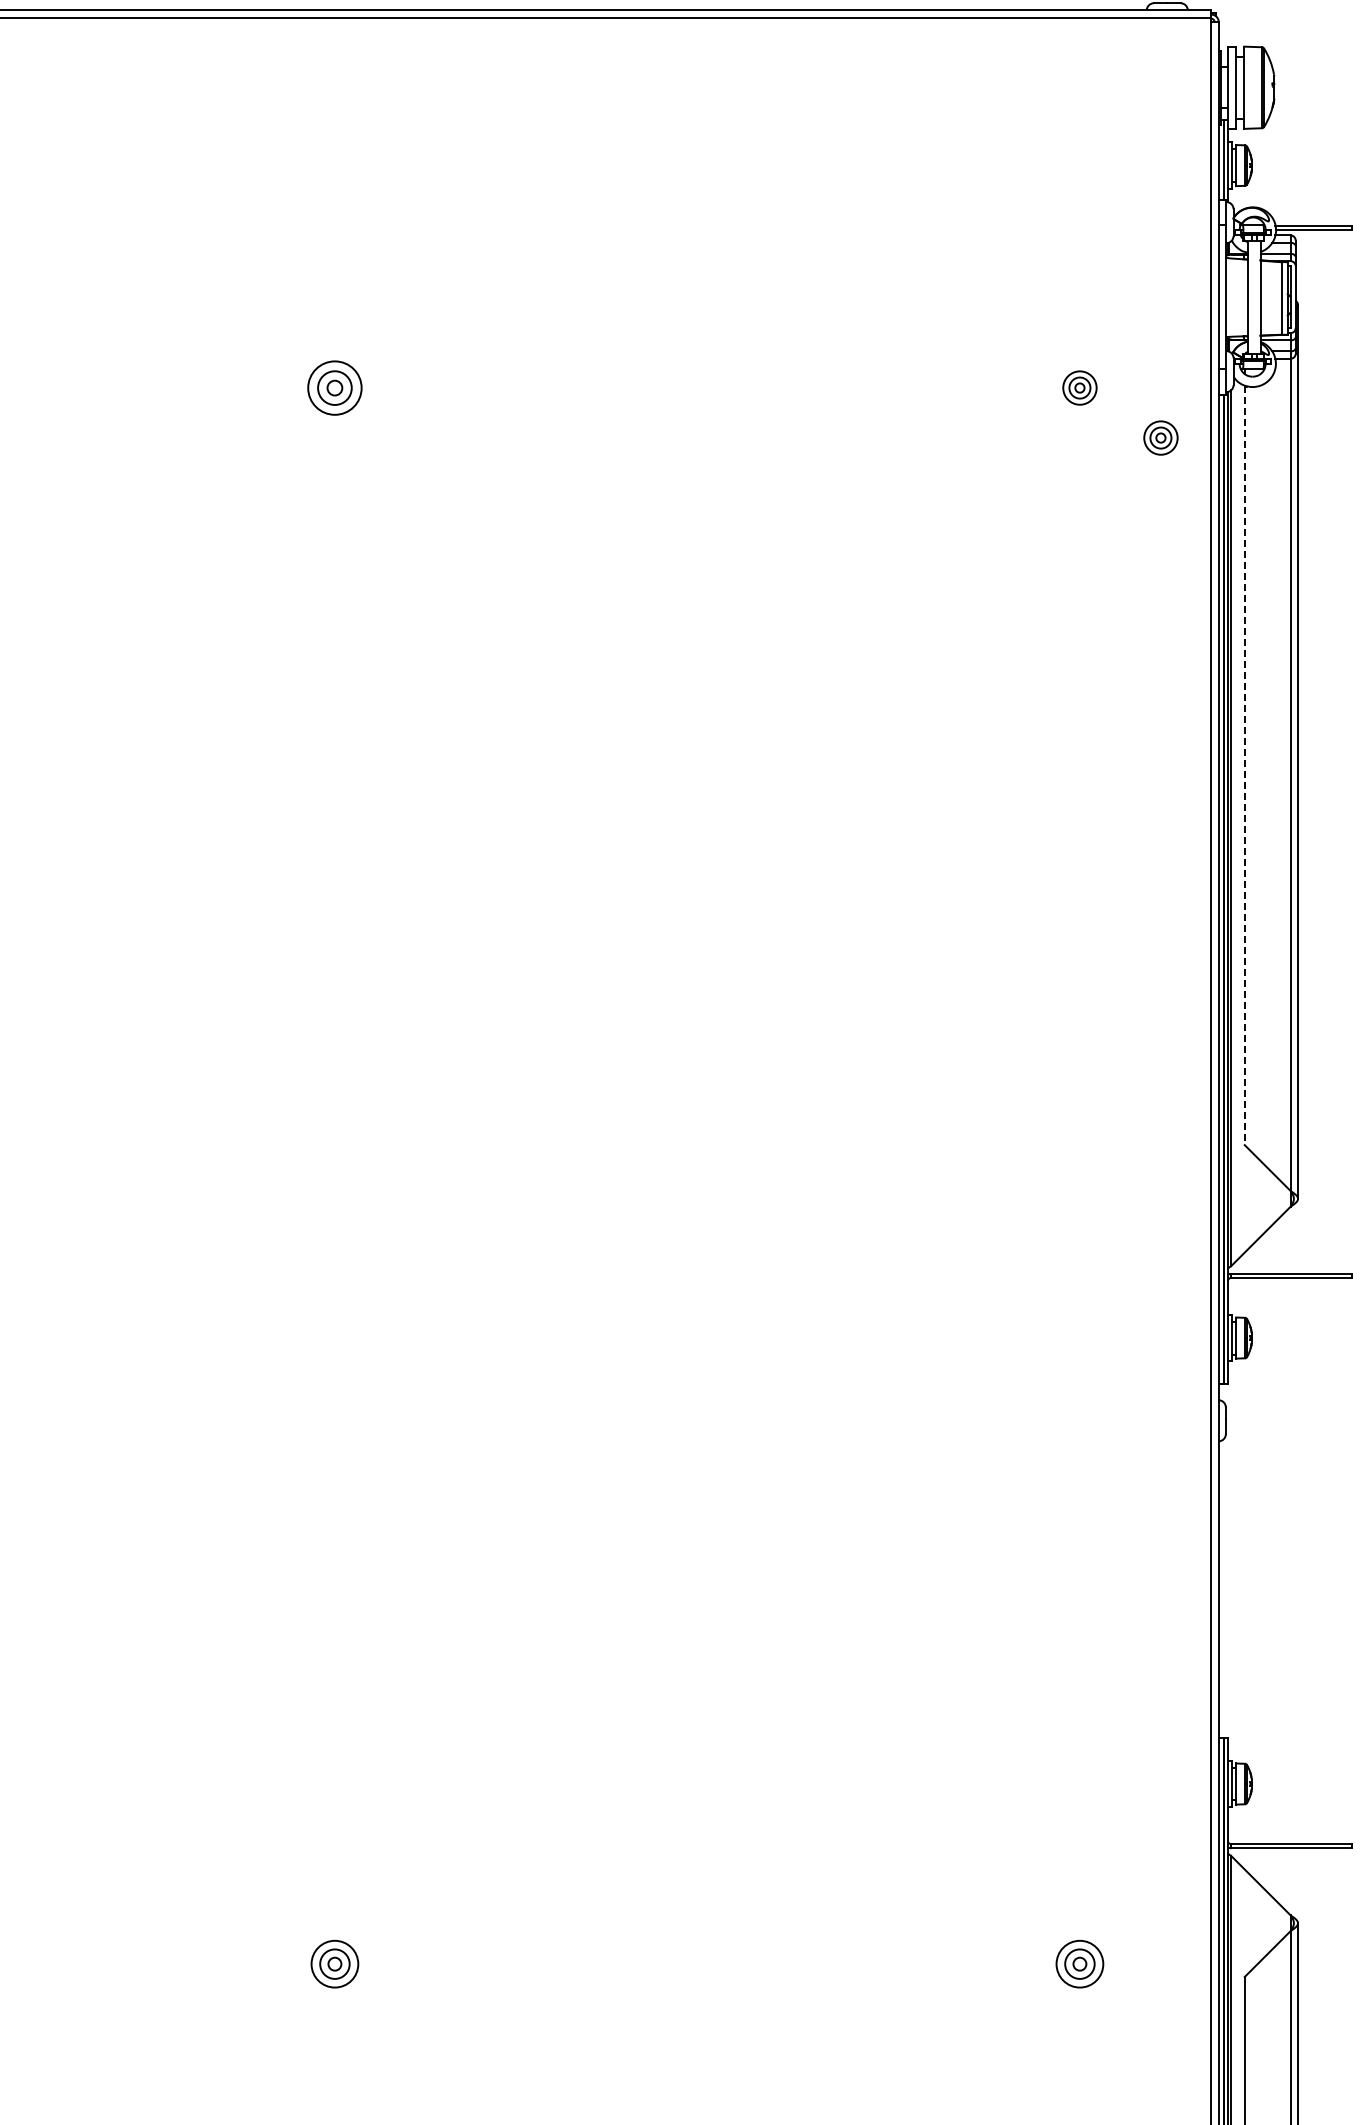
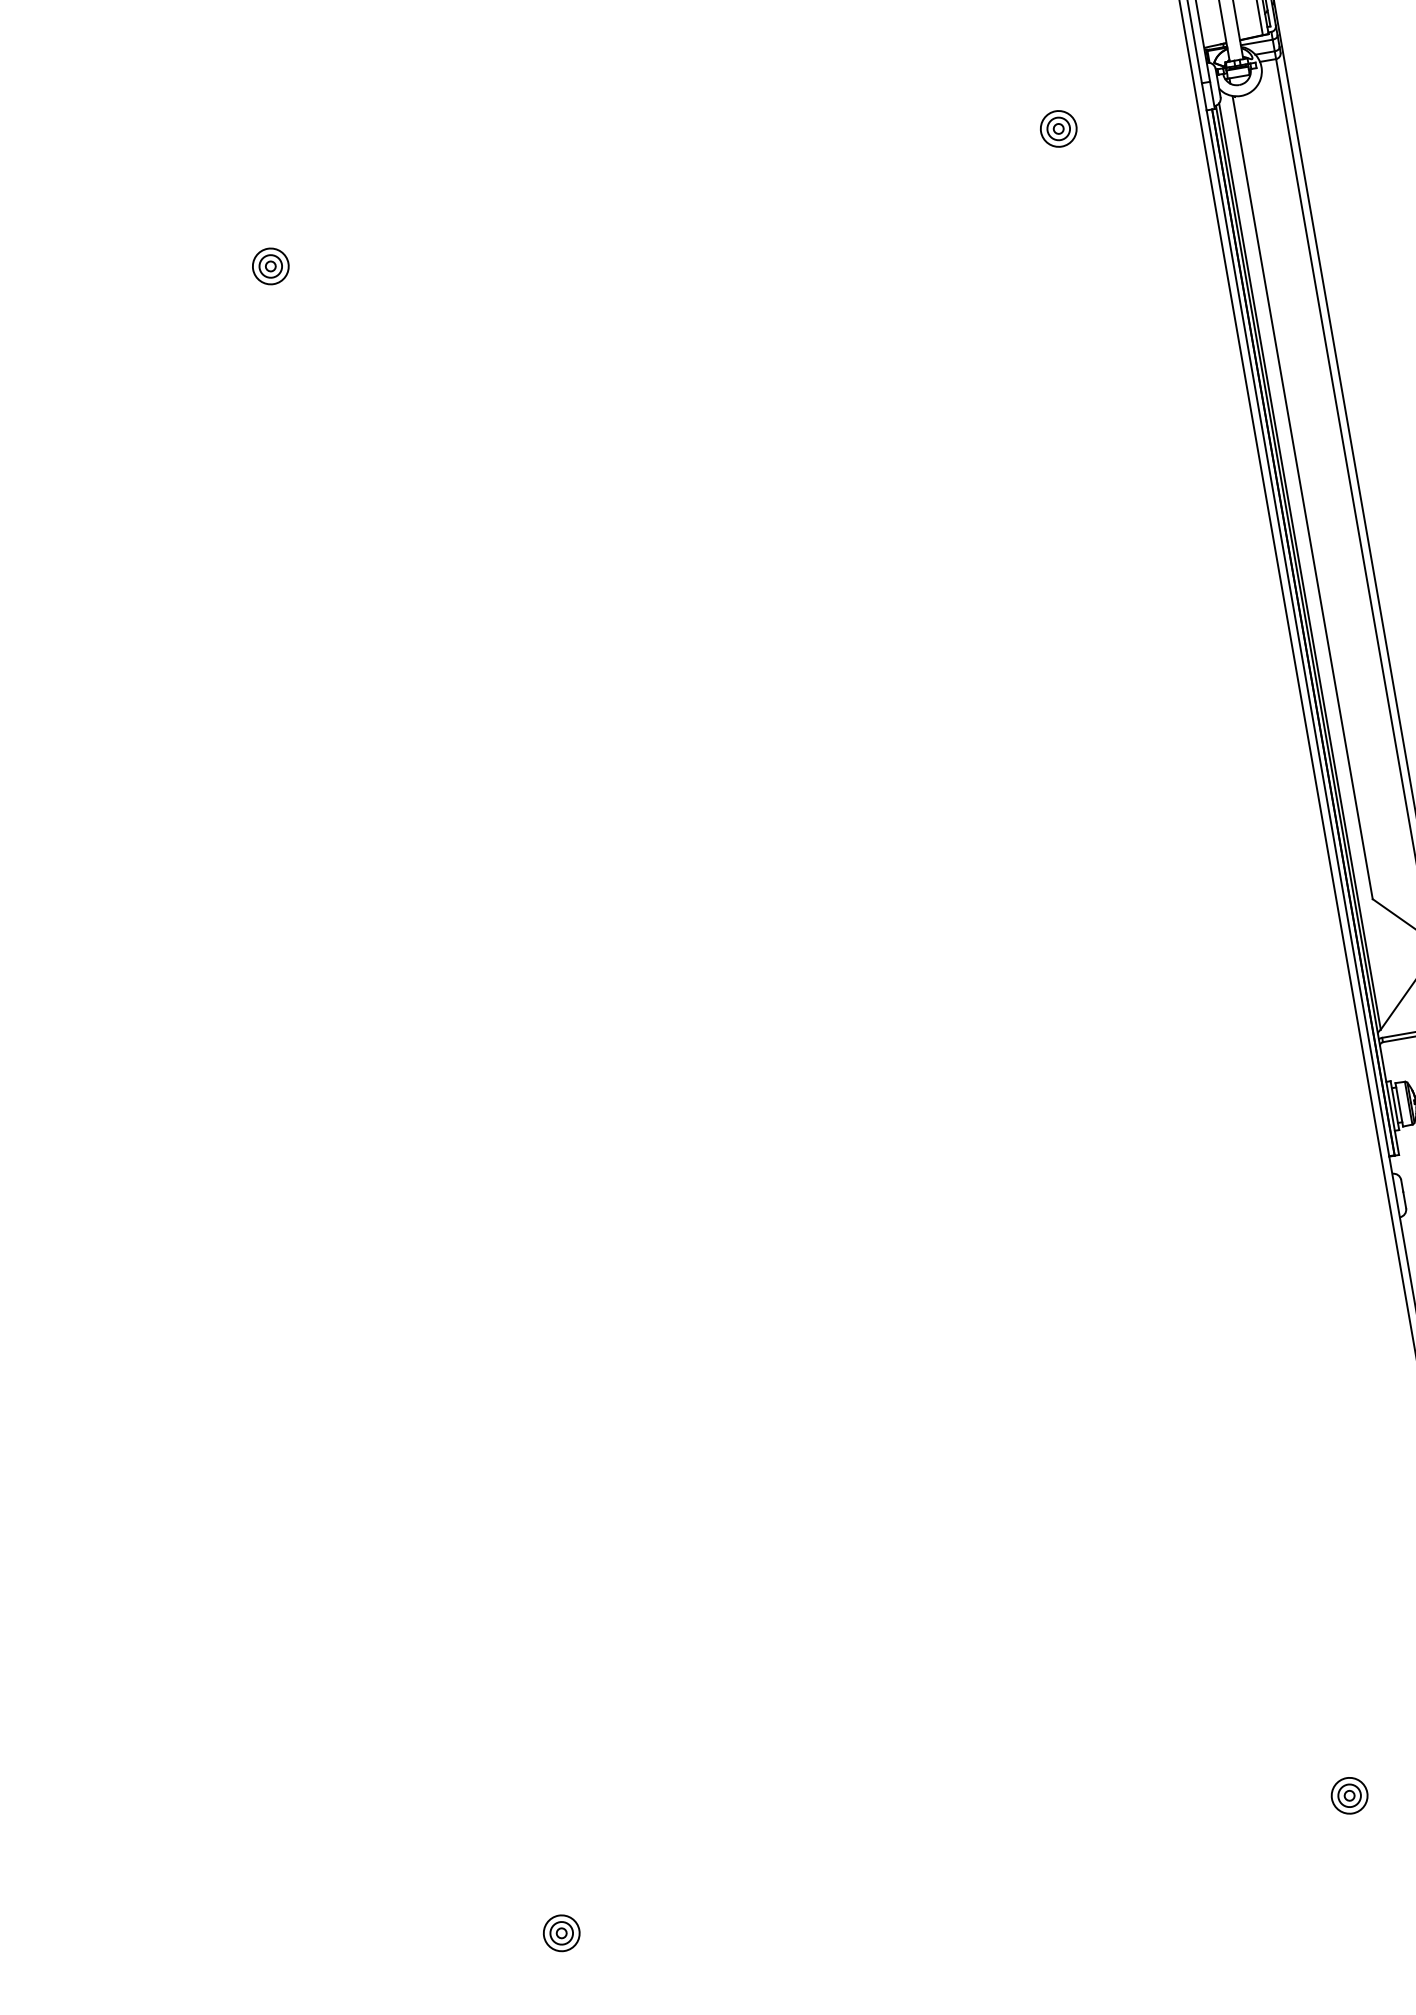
part: (334, 387) -> (270, 265), size x0.62
part: (1160, 437) -> (1153, 166), removed
line: (1244, 766) -> (1302, 498), dashed -> solid
part: (334, 1963) -> (561, 1932), size x0.71
part: (1079, 1963) -> (1349, 1795), size x0.71

